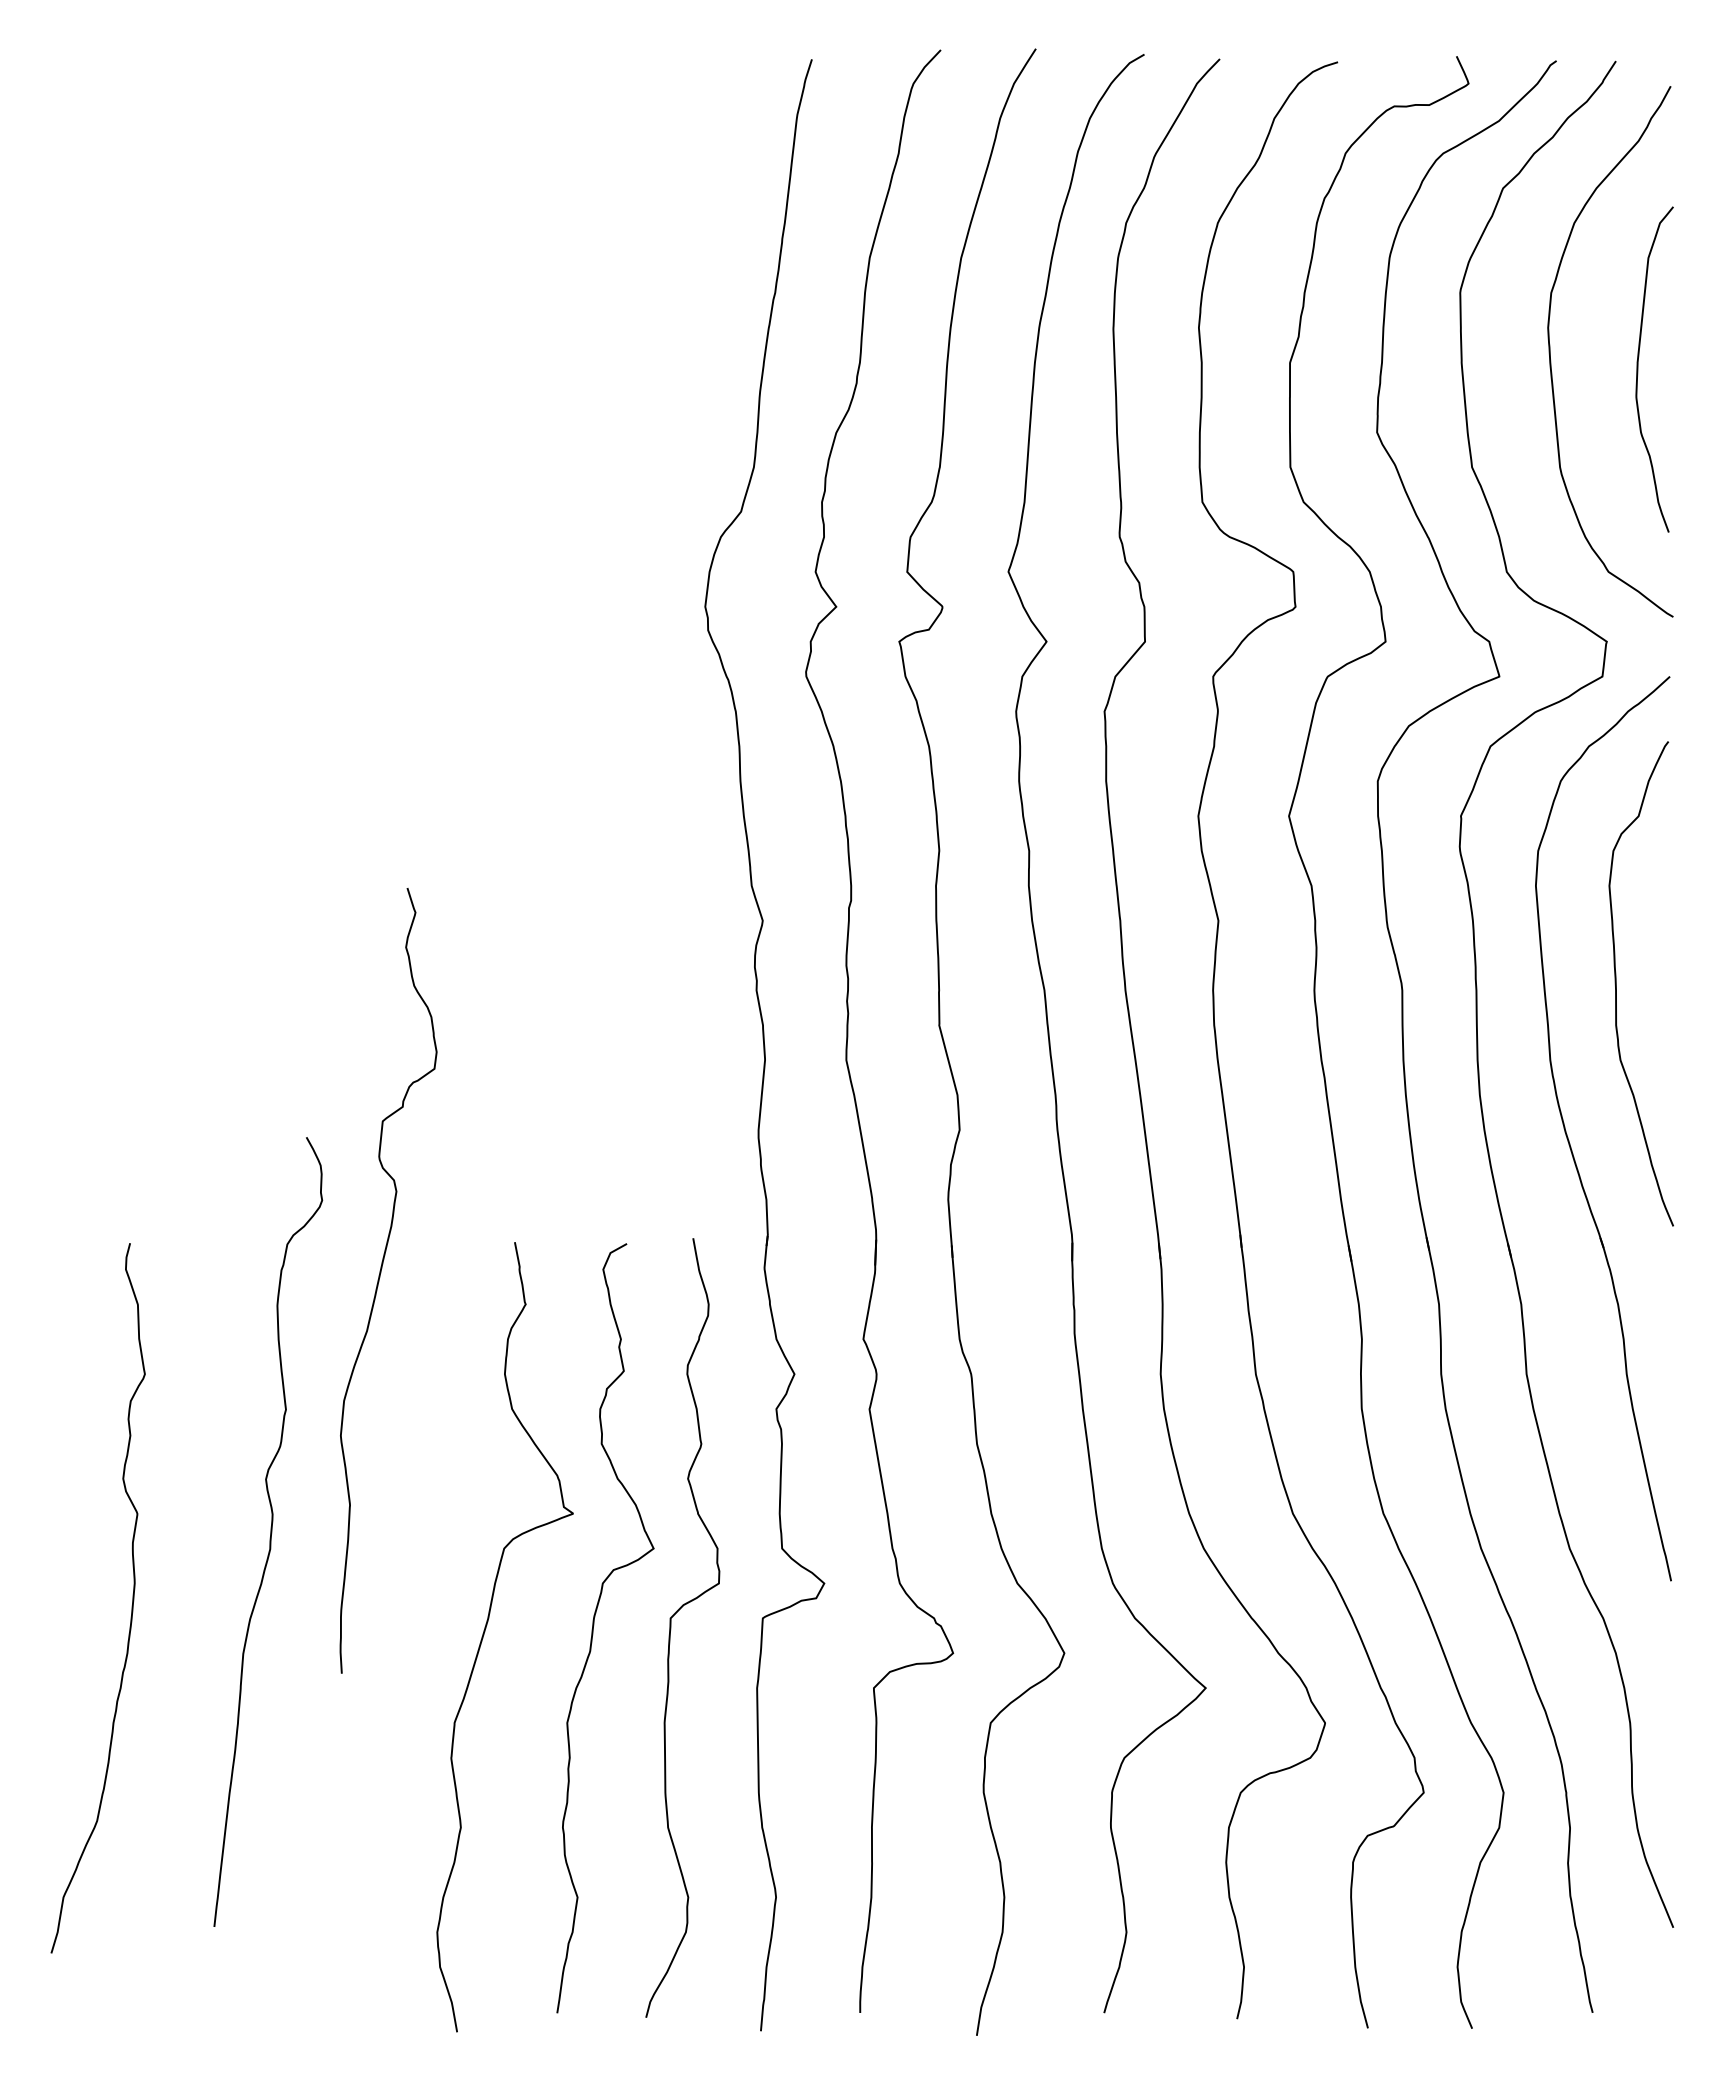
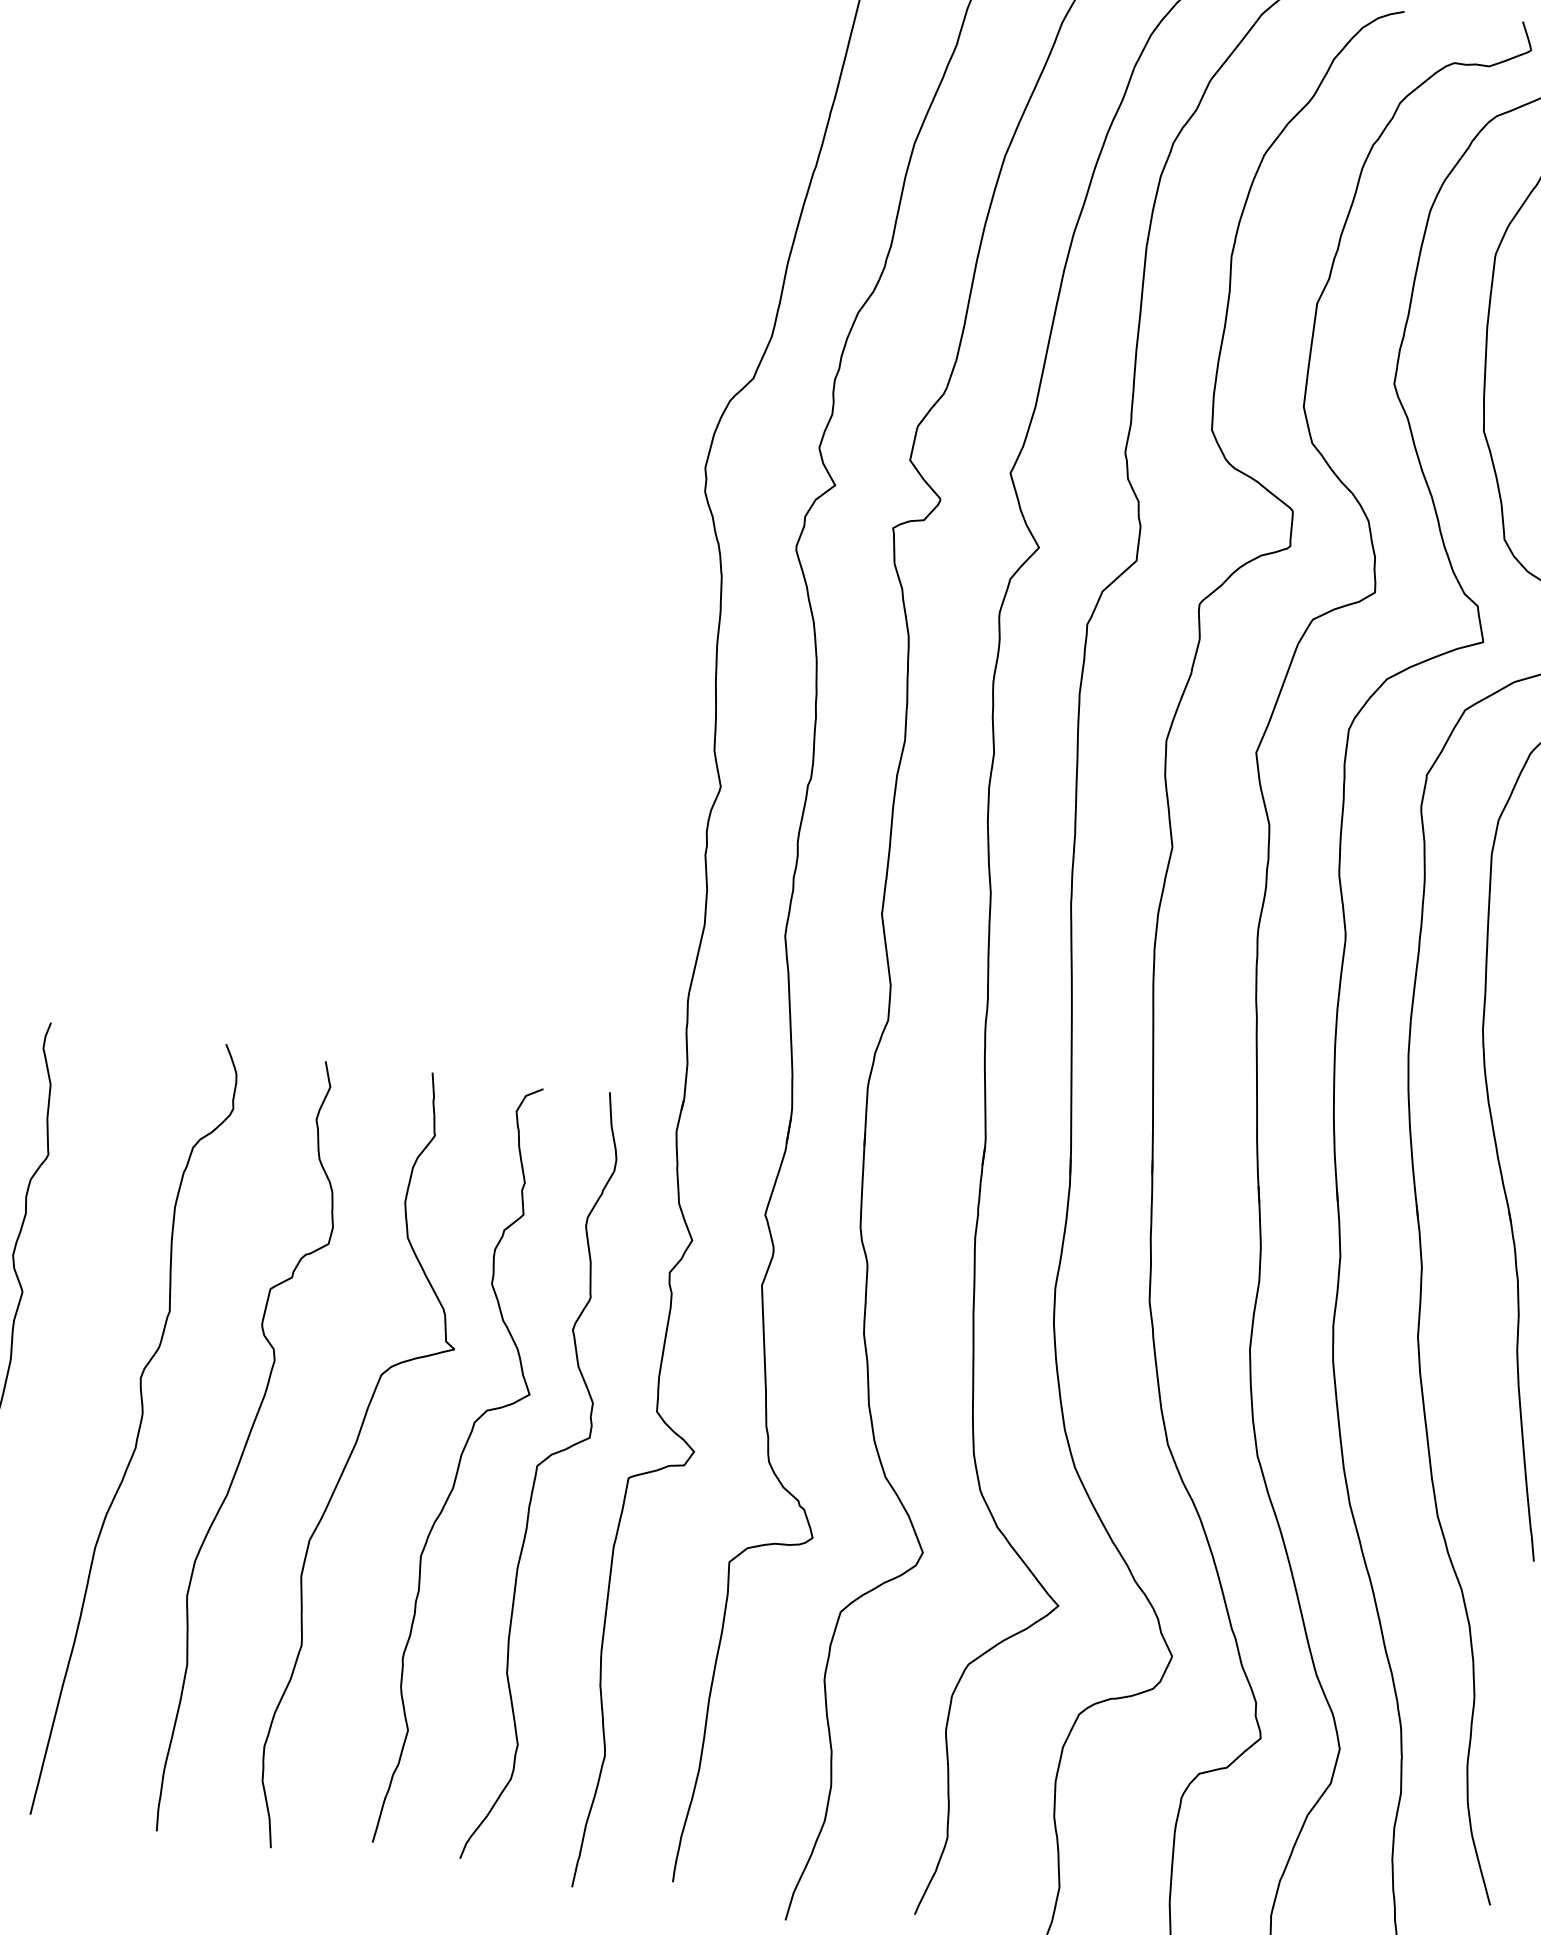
curve: (380, 1277) -> (247, 1443), moved
curve: (270, 1531) -> (138, 1430), moved

